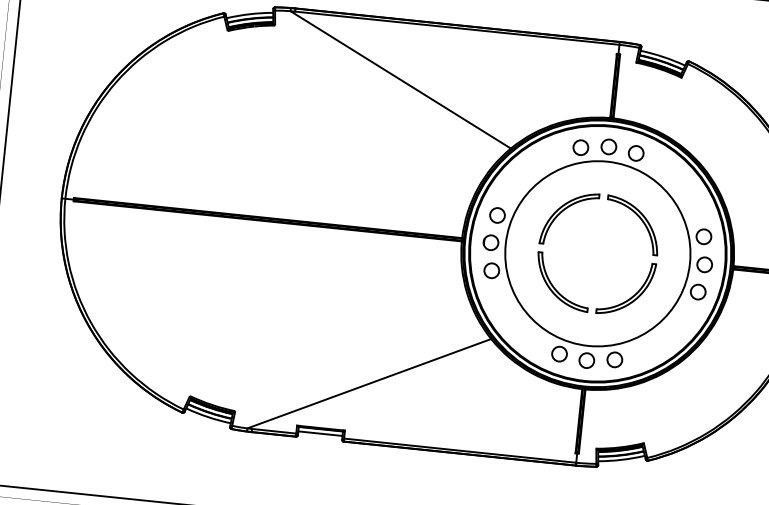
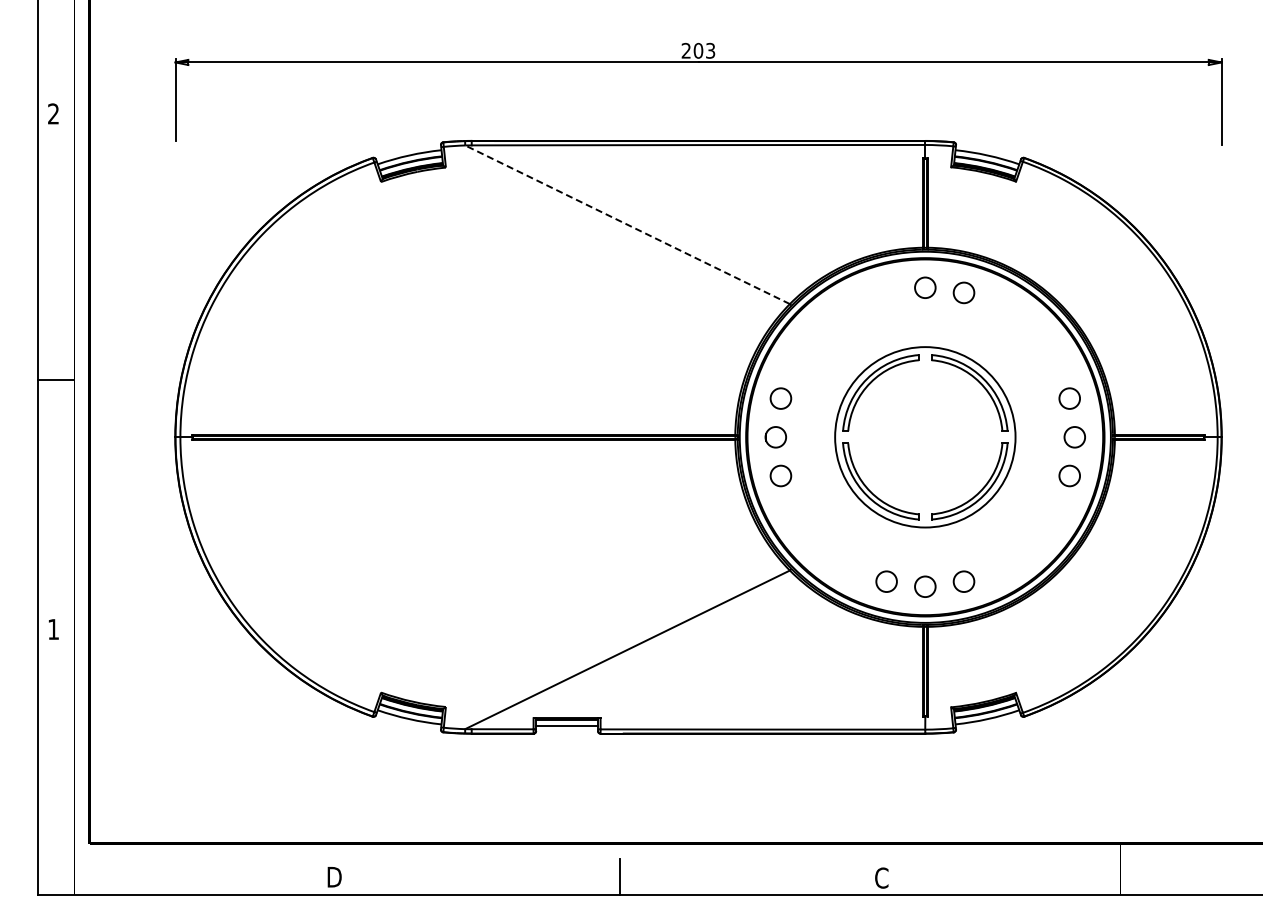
line: (400, 79) -> (627, 224), solid -> dashed
circle: (580, 147) -> (886, 292), removed
circle: (597, 253) -> (925, 437), size x0.7

